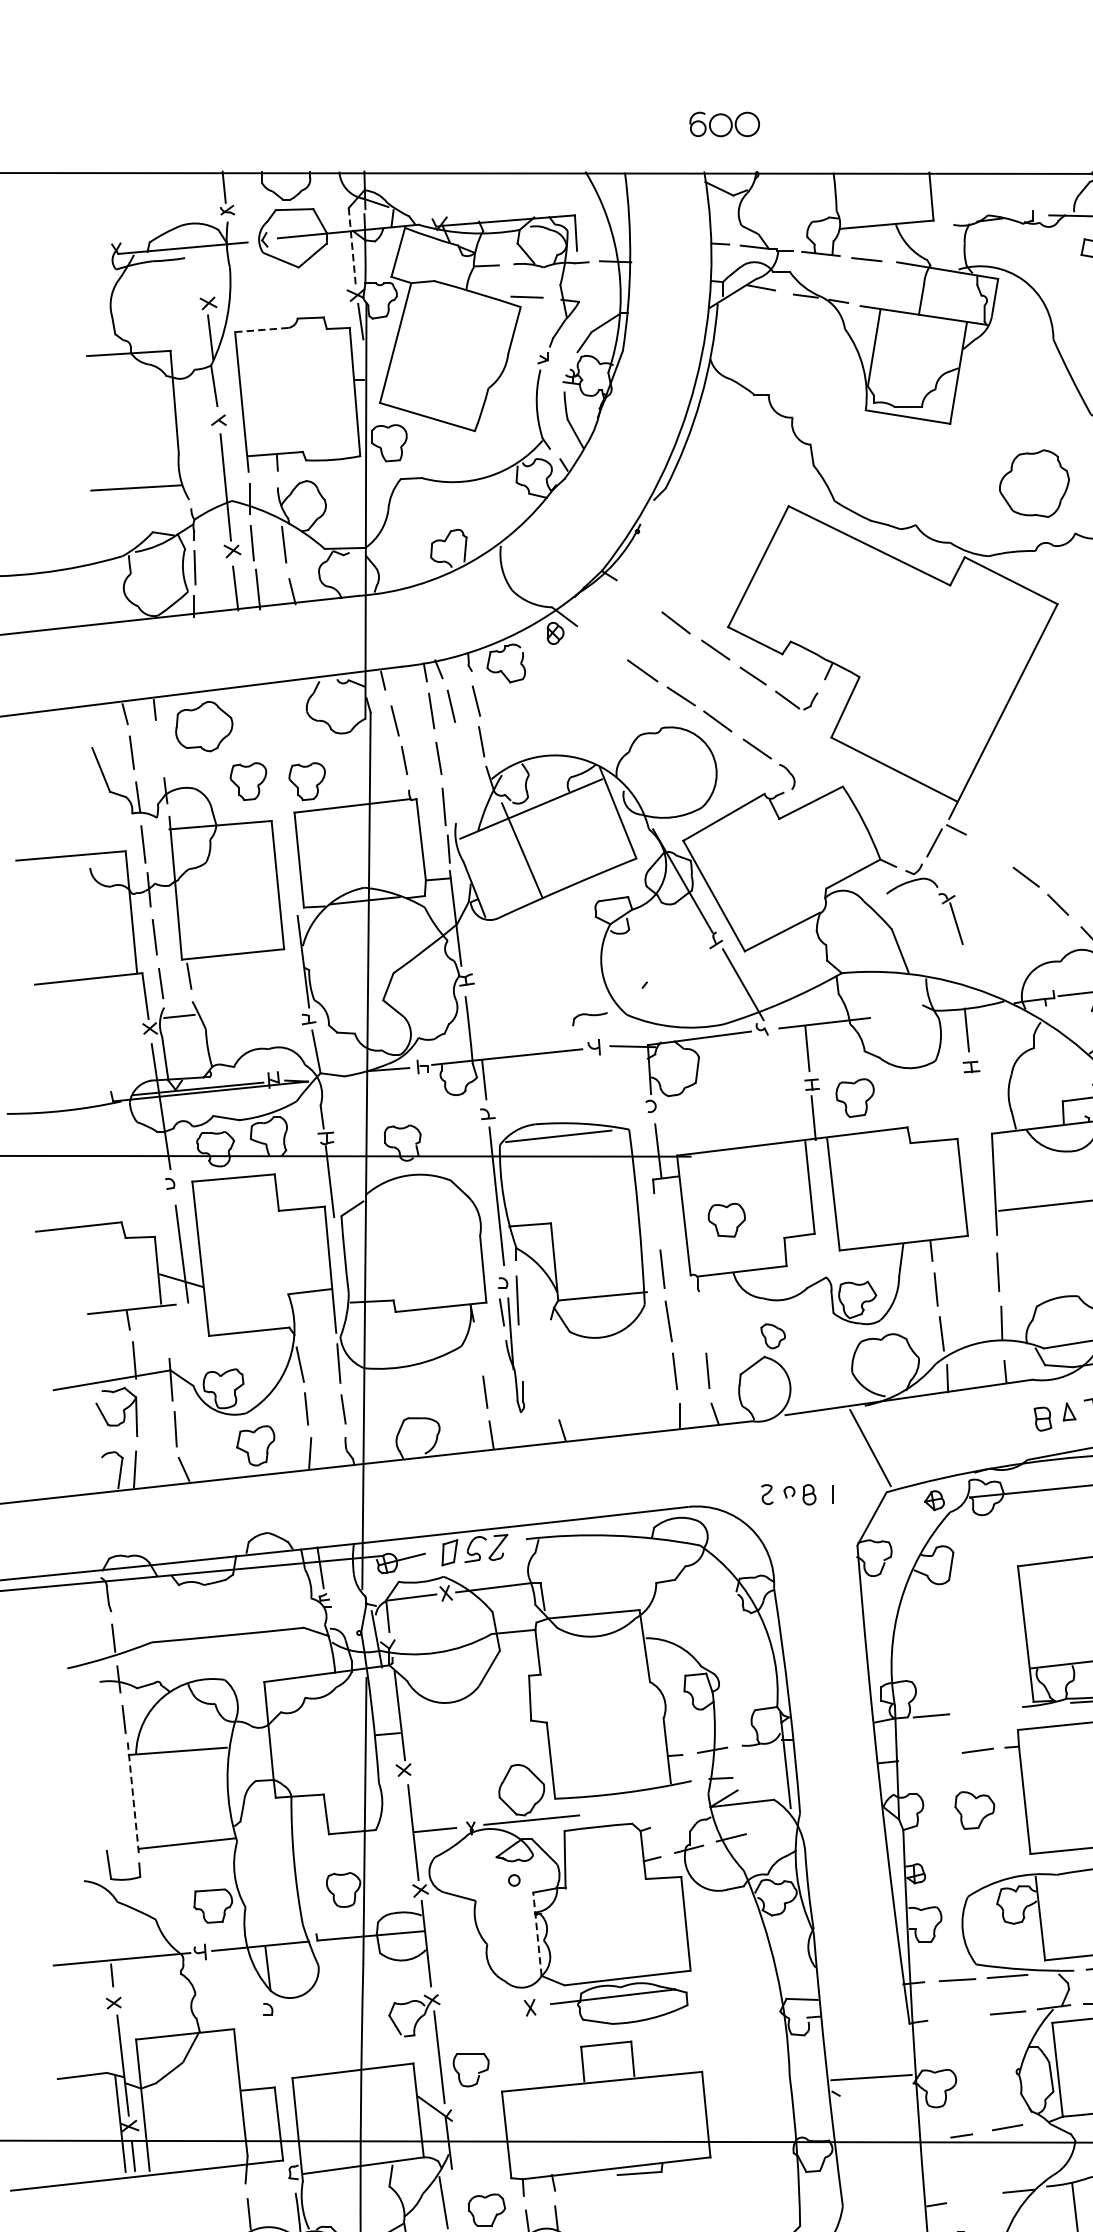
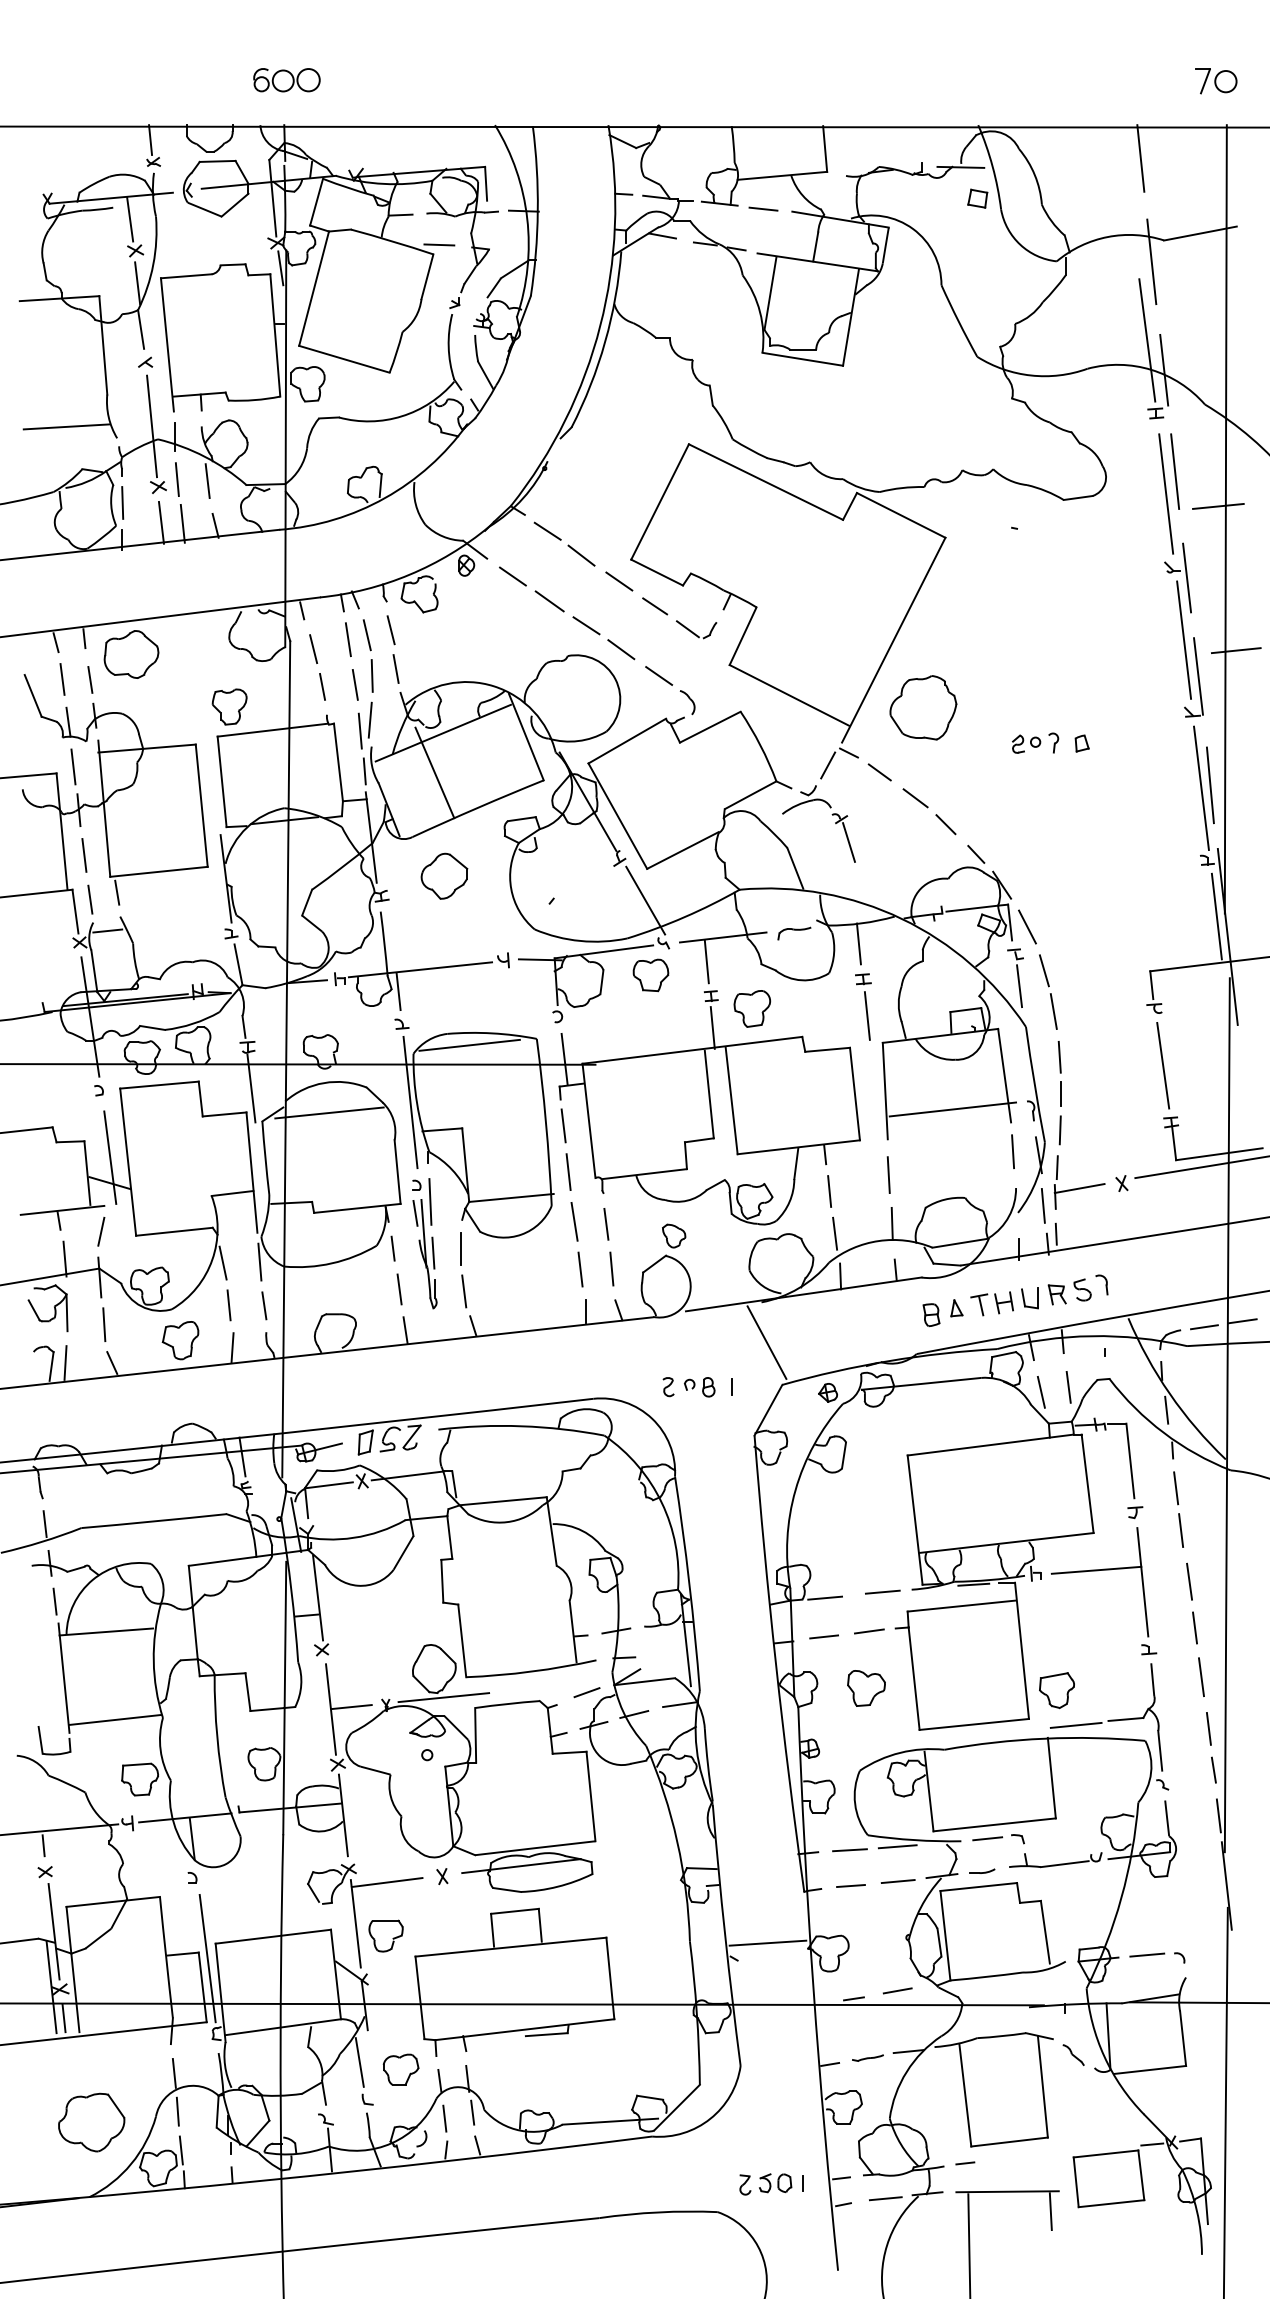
part: (724, 124) -> (286, 80), moved
line: (352, 248) -> (272, 198), dashed -> solid
line: (203, 270) -> (130, 219), added
line: (261, 330) -> (186, 276), dashed -> solid
part: (1034, 483) -> (923, 707), moved
line: (640, 596) -> (547, 530), added
line: (603, 644) -> (512, 576), added
line: (455, 748) -> (371, 675), added
line: (161, 752) -> (90, 679), added
part: (248, 781) -> (173, 706), removed
line: (453, 794) -> (369, 719), added
line: (988, 850) -> (879, 772), added
part: (532, 958) -> (444, 875), added
part: (590, 1019) -> (794, 933), moved
line: (974, 1105) -> (866, 1015), added
line: (411, 1206) -> (329, 1112), added
line: (657, 1220) -> (563, 1125), added
part: (726, 1220) -> (650, 975), moved
line: (702, 1323) -> (606, 1223), added
line: (172, 1331) -> (101, 1231), added
line: (477, 1349) -> (392, 1248), added
line: (550, 1349) -> (461, 1248), added
line: (520, 1353) -> (433, 1252), added
line: (553, 1394) -> (464, 1291), added
line: (991, 1708) -> (882, 1591), added
line: (930, 1756) -> (824, 1636), added
line: (133, 1800) -> (64, 1678), dashed -> solid
line: (681, 1814) -> (586, 1692), added
line: (779, 1827) -> (680, 1704), added
line: (537, 1934) -> (449, 1806), dashed -> solid
line: (471, 2013) -> (386, 1882), added
line: (958, 2018) -> (850, 1886), added
line: (283, 2093) -> (207, 1958), added
line: (975, 2197) -> (867, 2057), added

